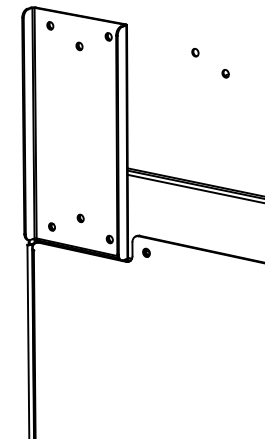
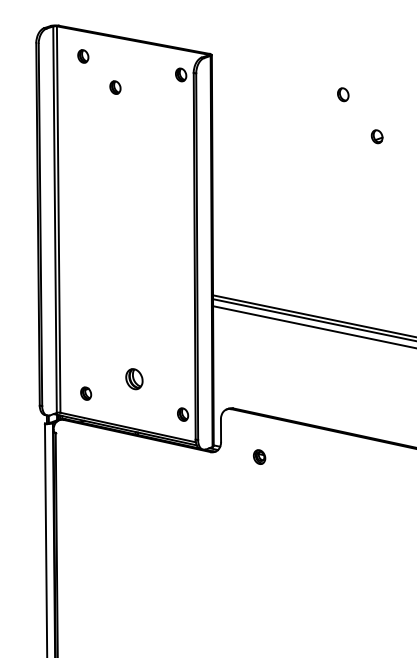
part: (79, 46) -> (115, 87), moved
part: (195, 52) -> (343, 94), moved
part: (80, 218) -> (133, 379), size x1.6
part: (146, 252) -> (259, 456), moved

